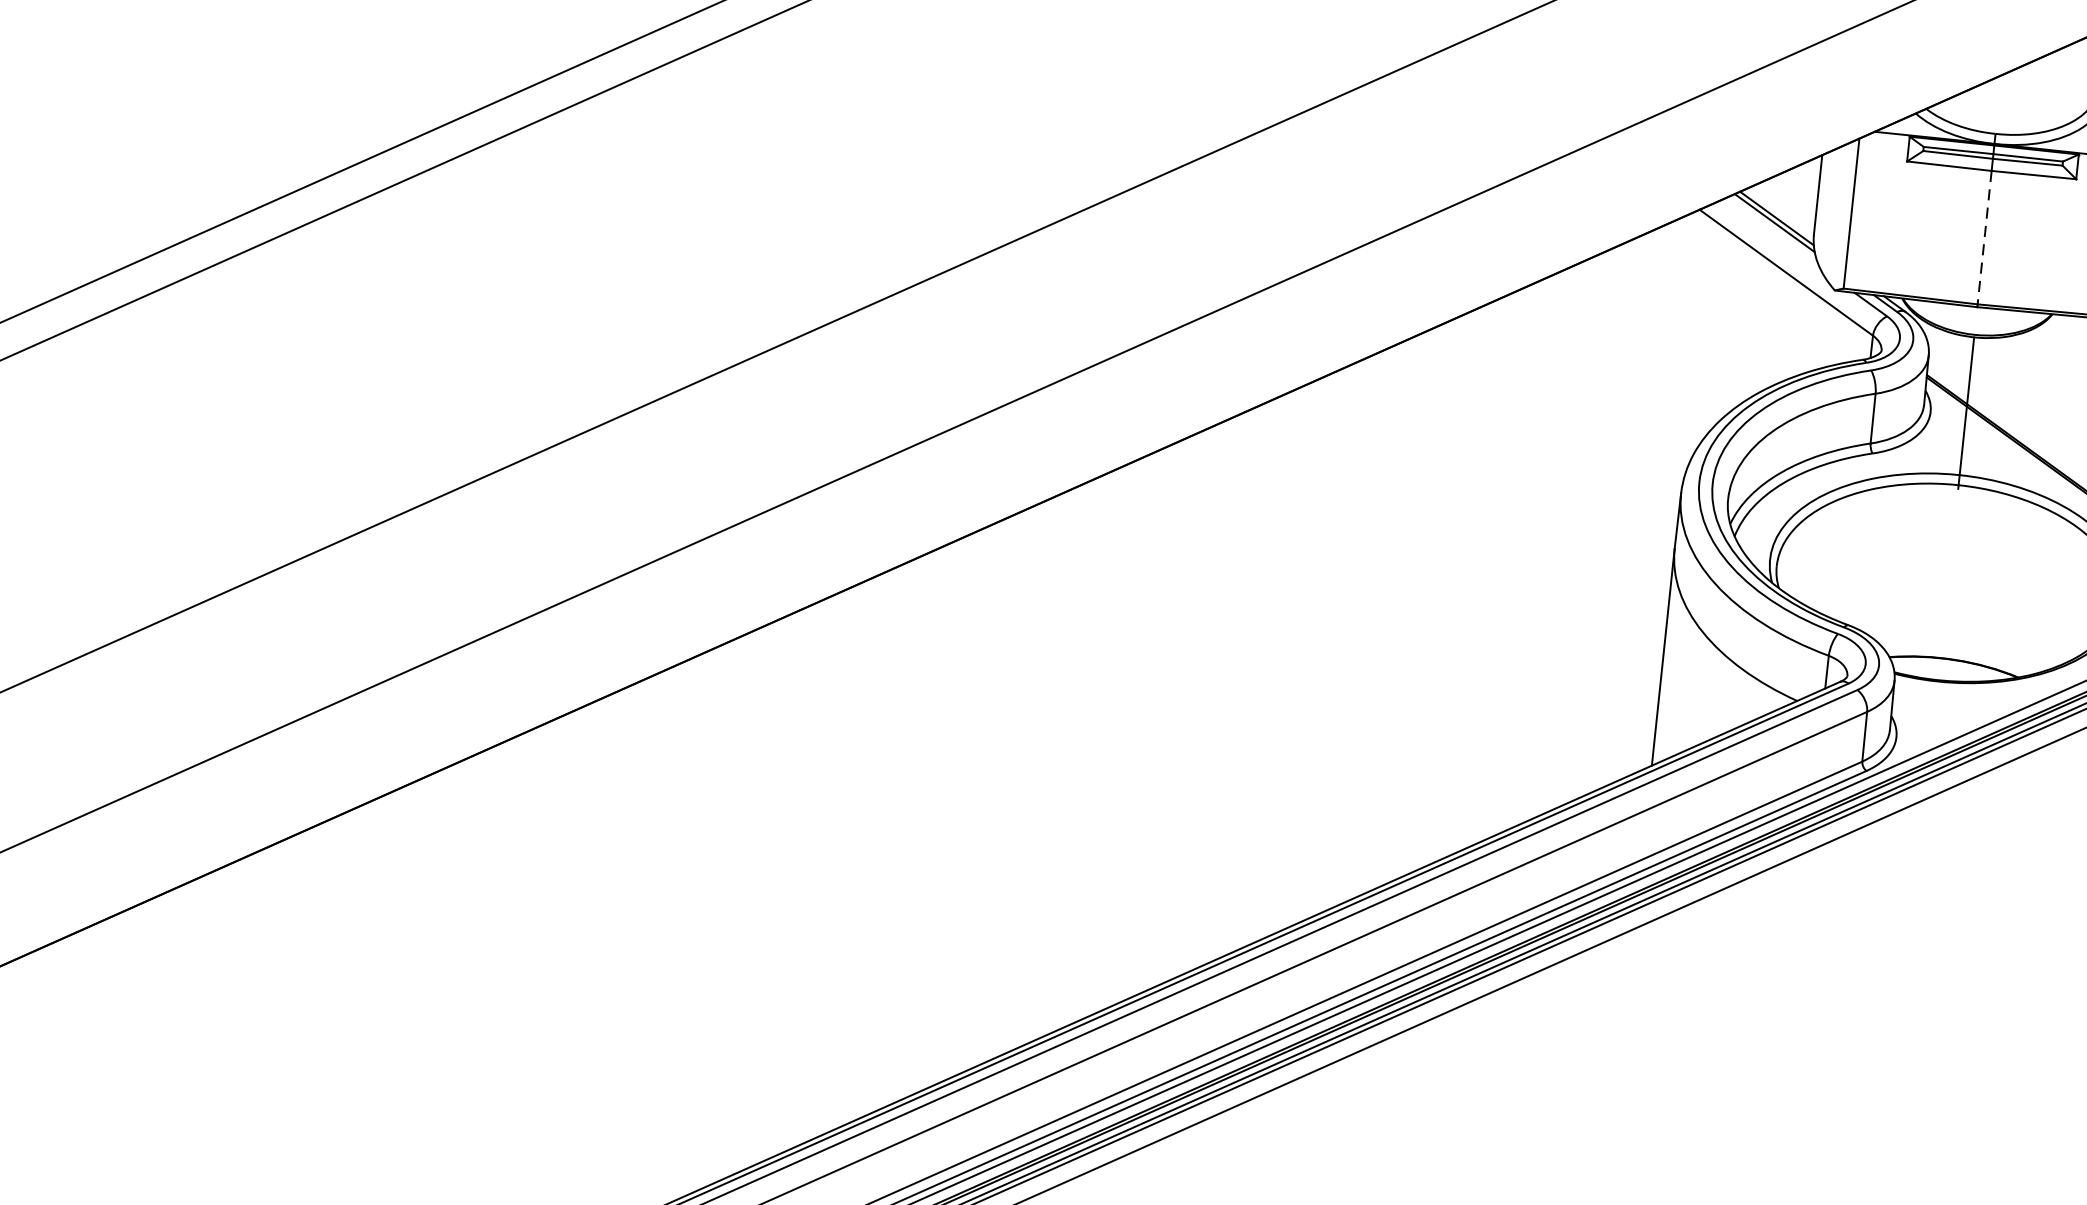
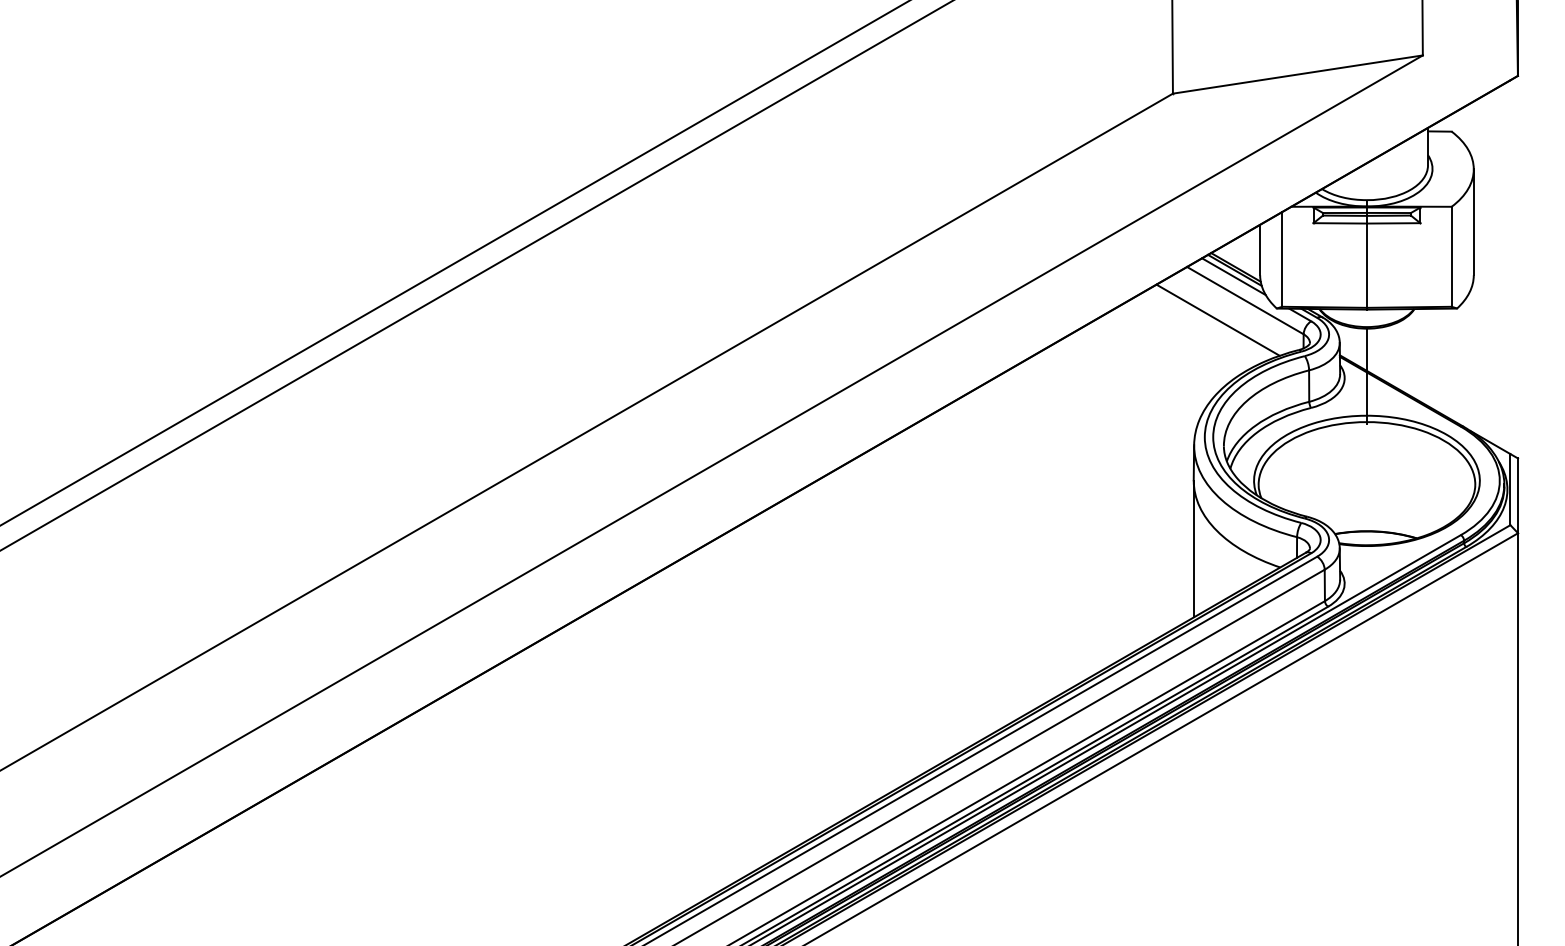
line: (1771, 232) -> (1233, 276), added
line: (1983, 238) -> (1366, 266), dashed -> solid
line: (1739, 297) -> (1217, 319), added

